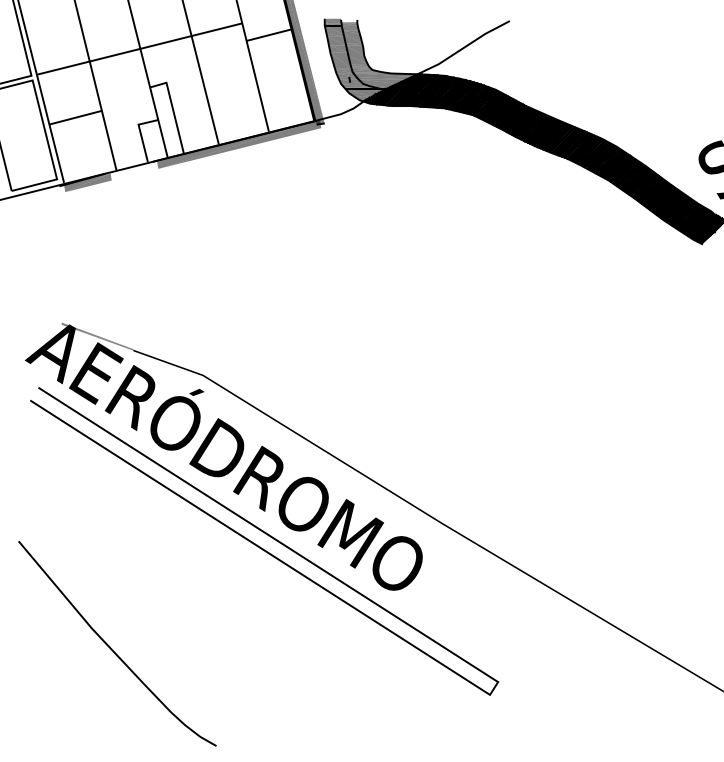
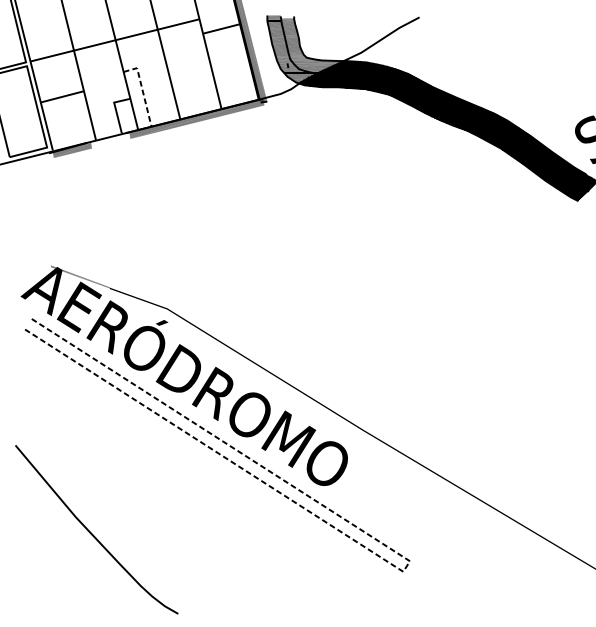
line: (173, 109) -> (142, 90), solid -> dashed
line: (494, 688) -> (407, 566), solid -> dashed

